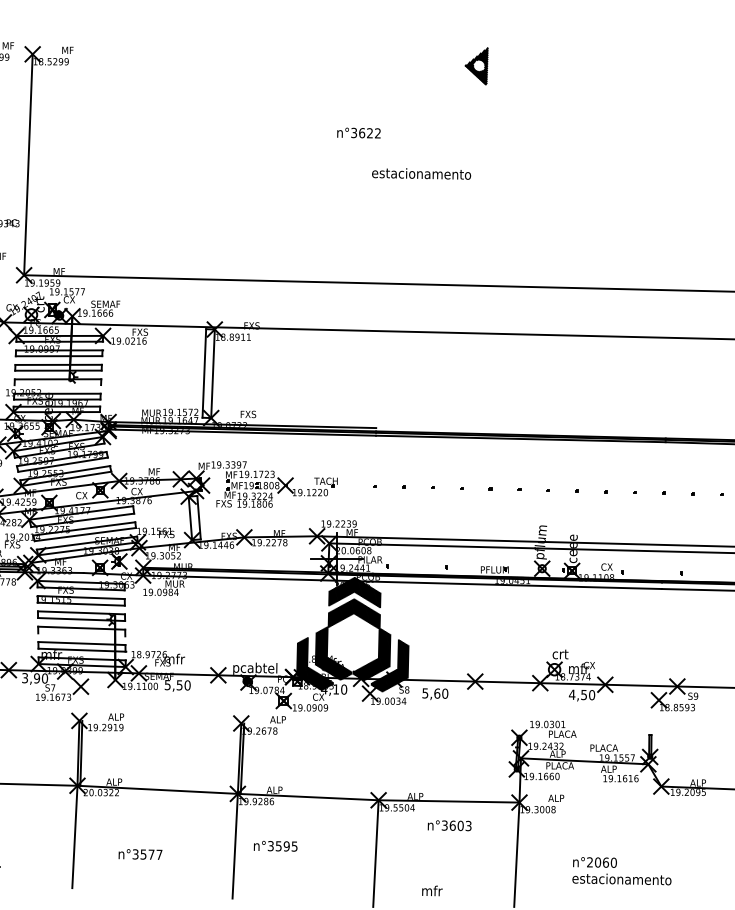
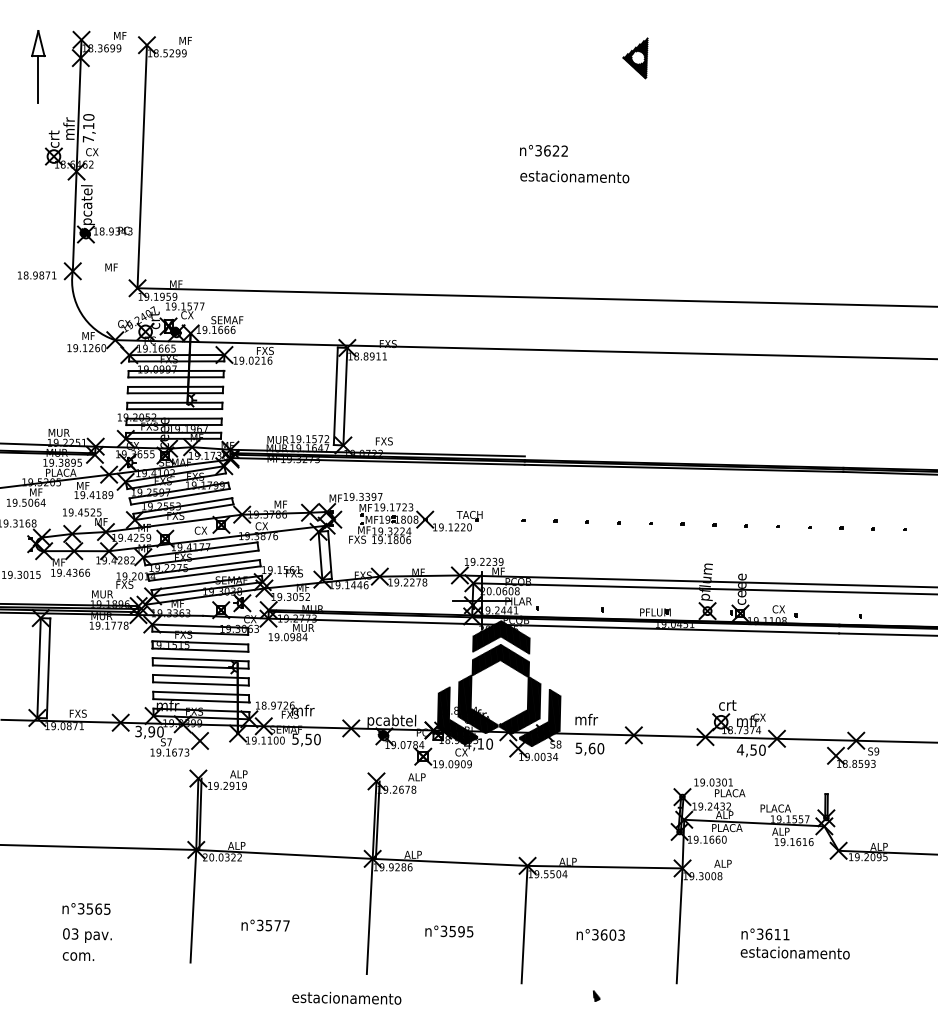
text: (358, 132) -> (543, 150), moved
line: (57, 385) -> (174, 409), added
line: (81, 634) -> (200, 683), added
text: (449, 825) -> (600, 934), moved
text: (275, 846) -> (449, 931), moved
text: (602, 862) -> (773, 934), n°2060 -> n°3611
text: (432, 890) -> (586, 719), moved

